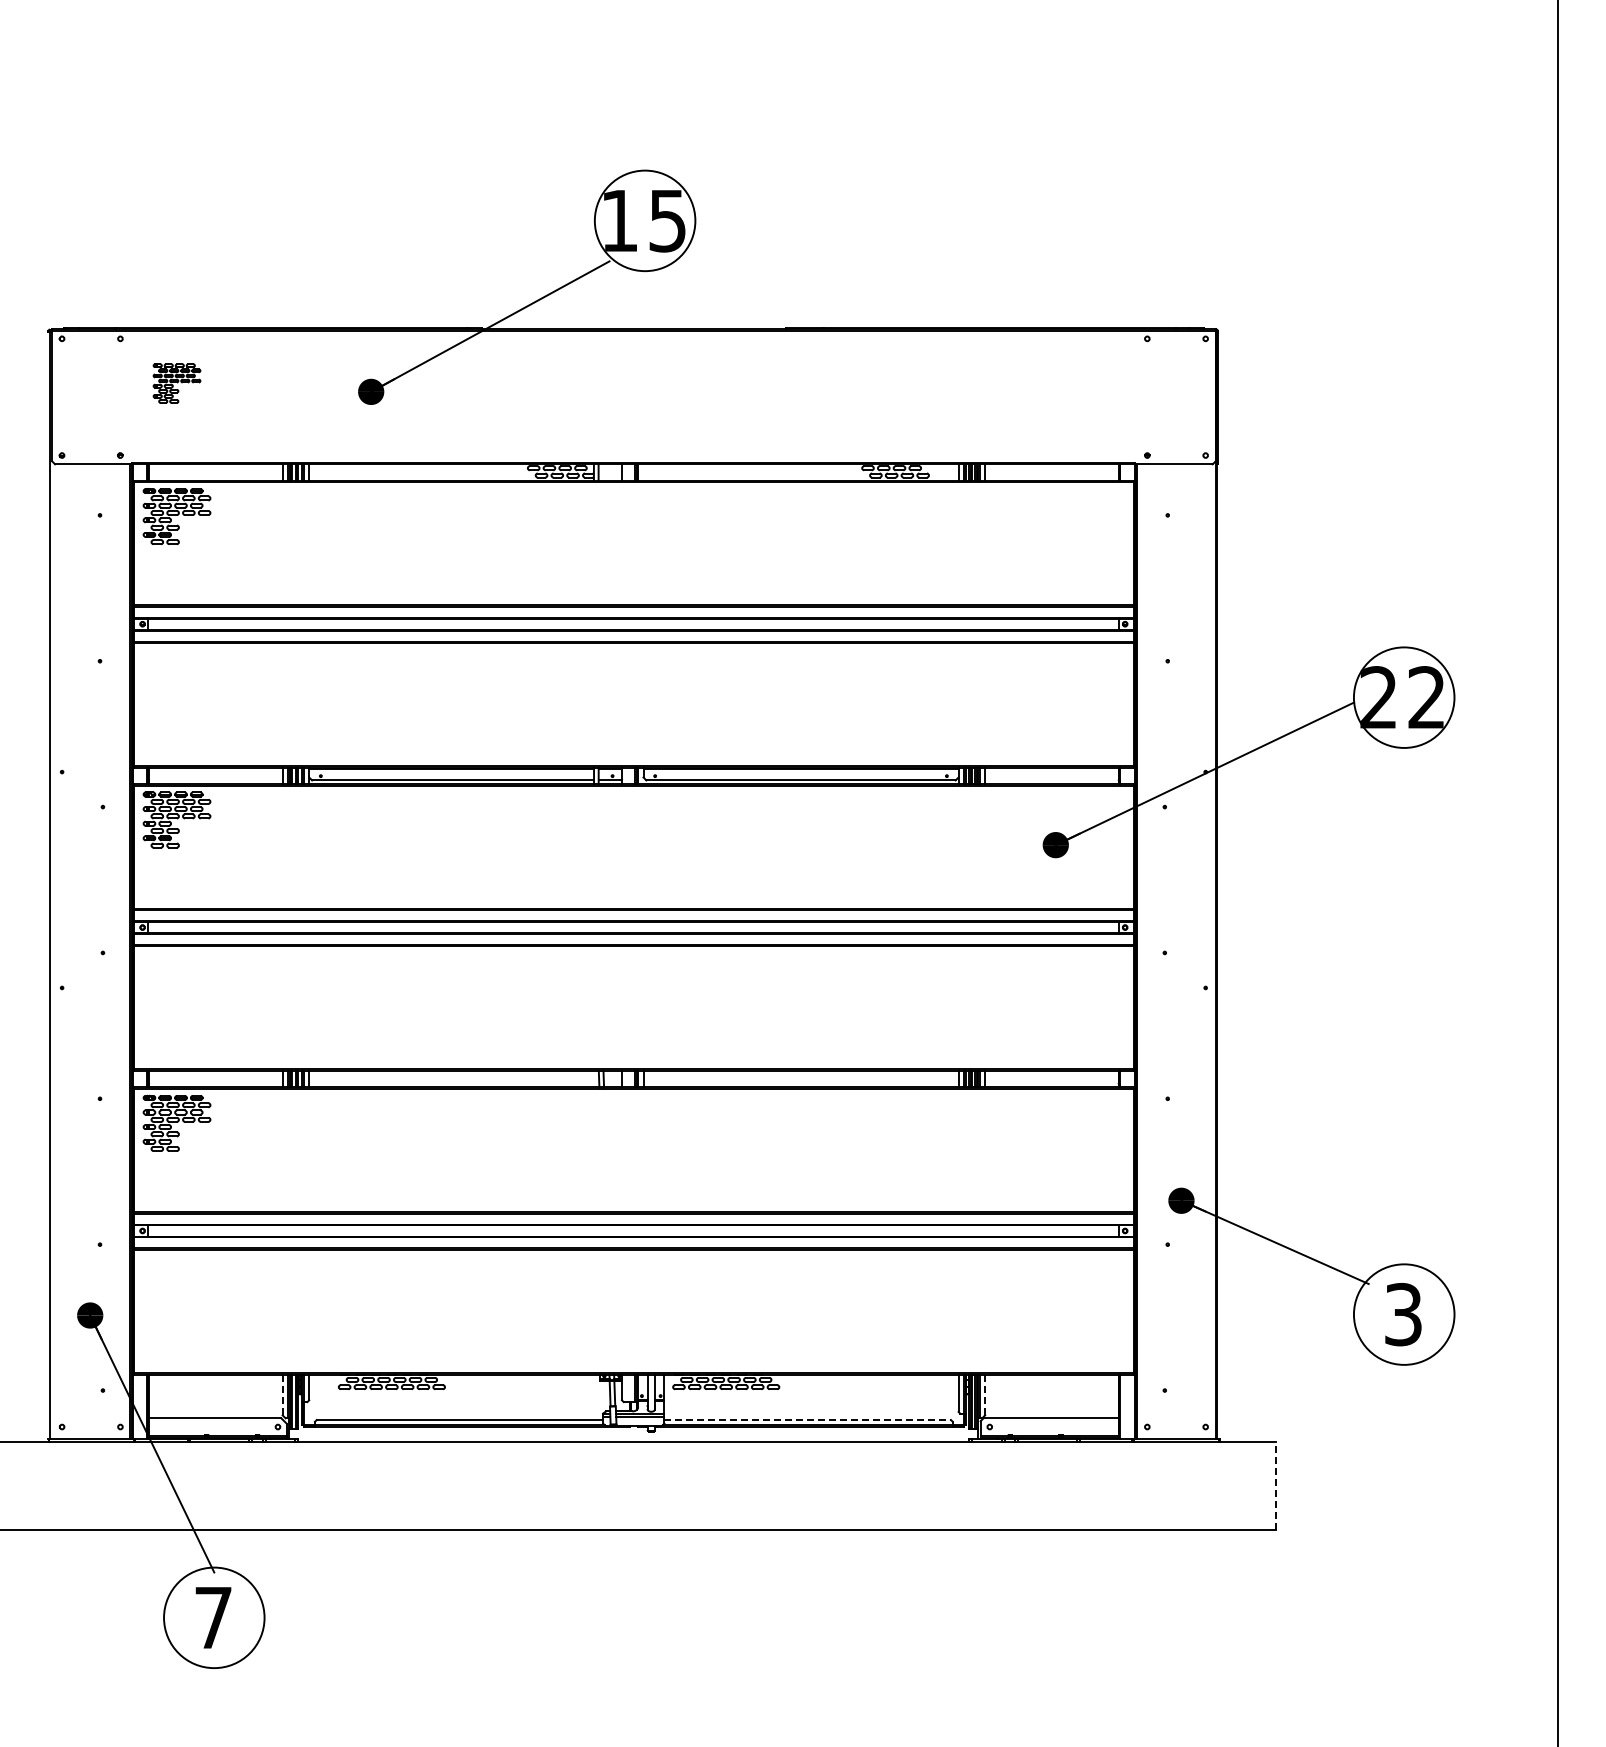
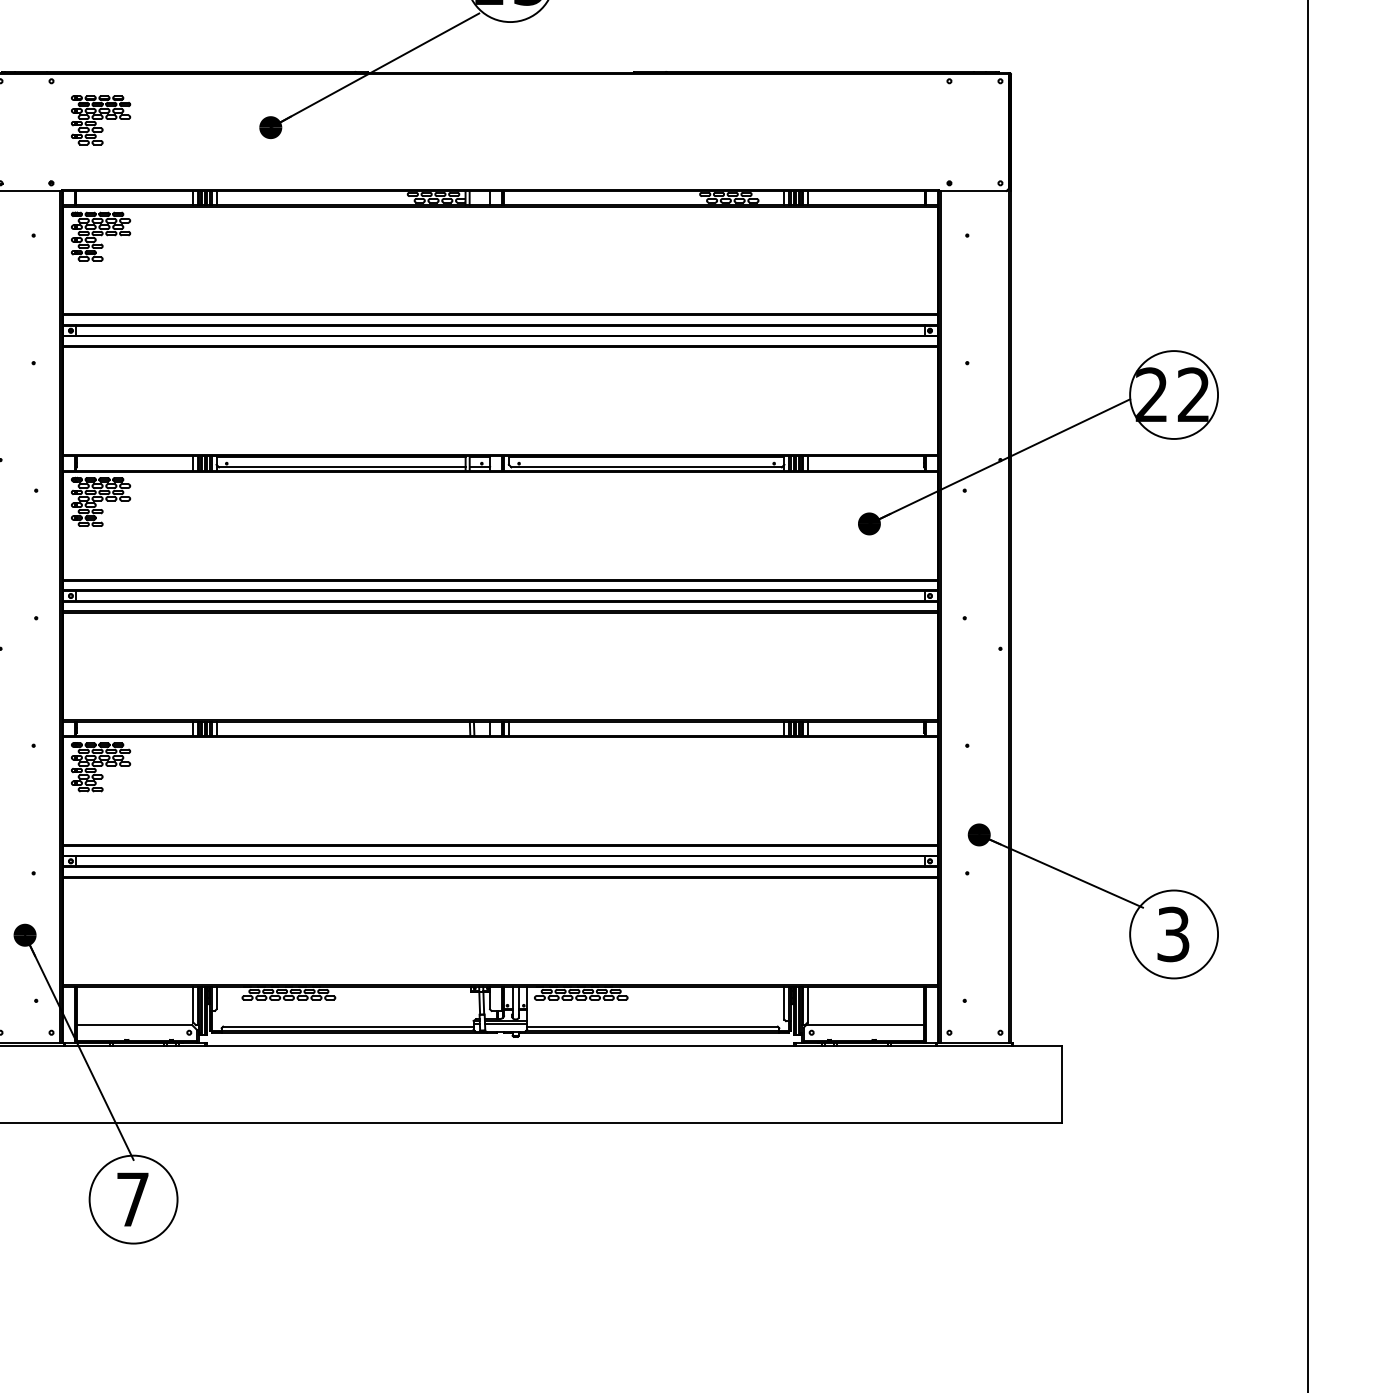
part: (176, 383) -> (100, 120), size x1.43
line: (282, 1395) -> (193, 1005), dashed -> solid
line: (985, 1395) -> (807, 1005), dashed -> solid
line: (808, 1420) -> (653, 1027), dashed -> solid
line: (1276, 1485) -> (1062, 1083), dashed -> solid

